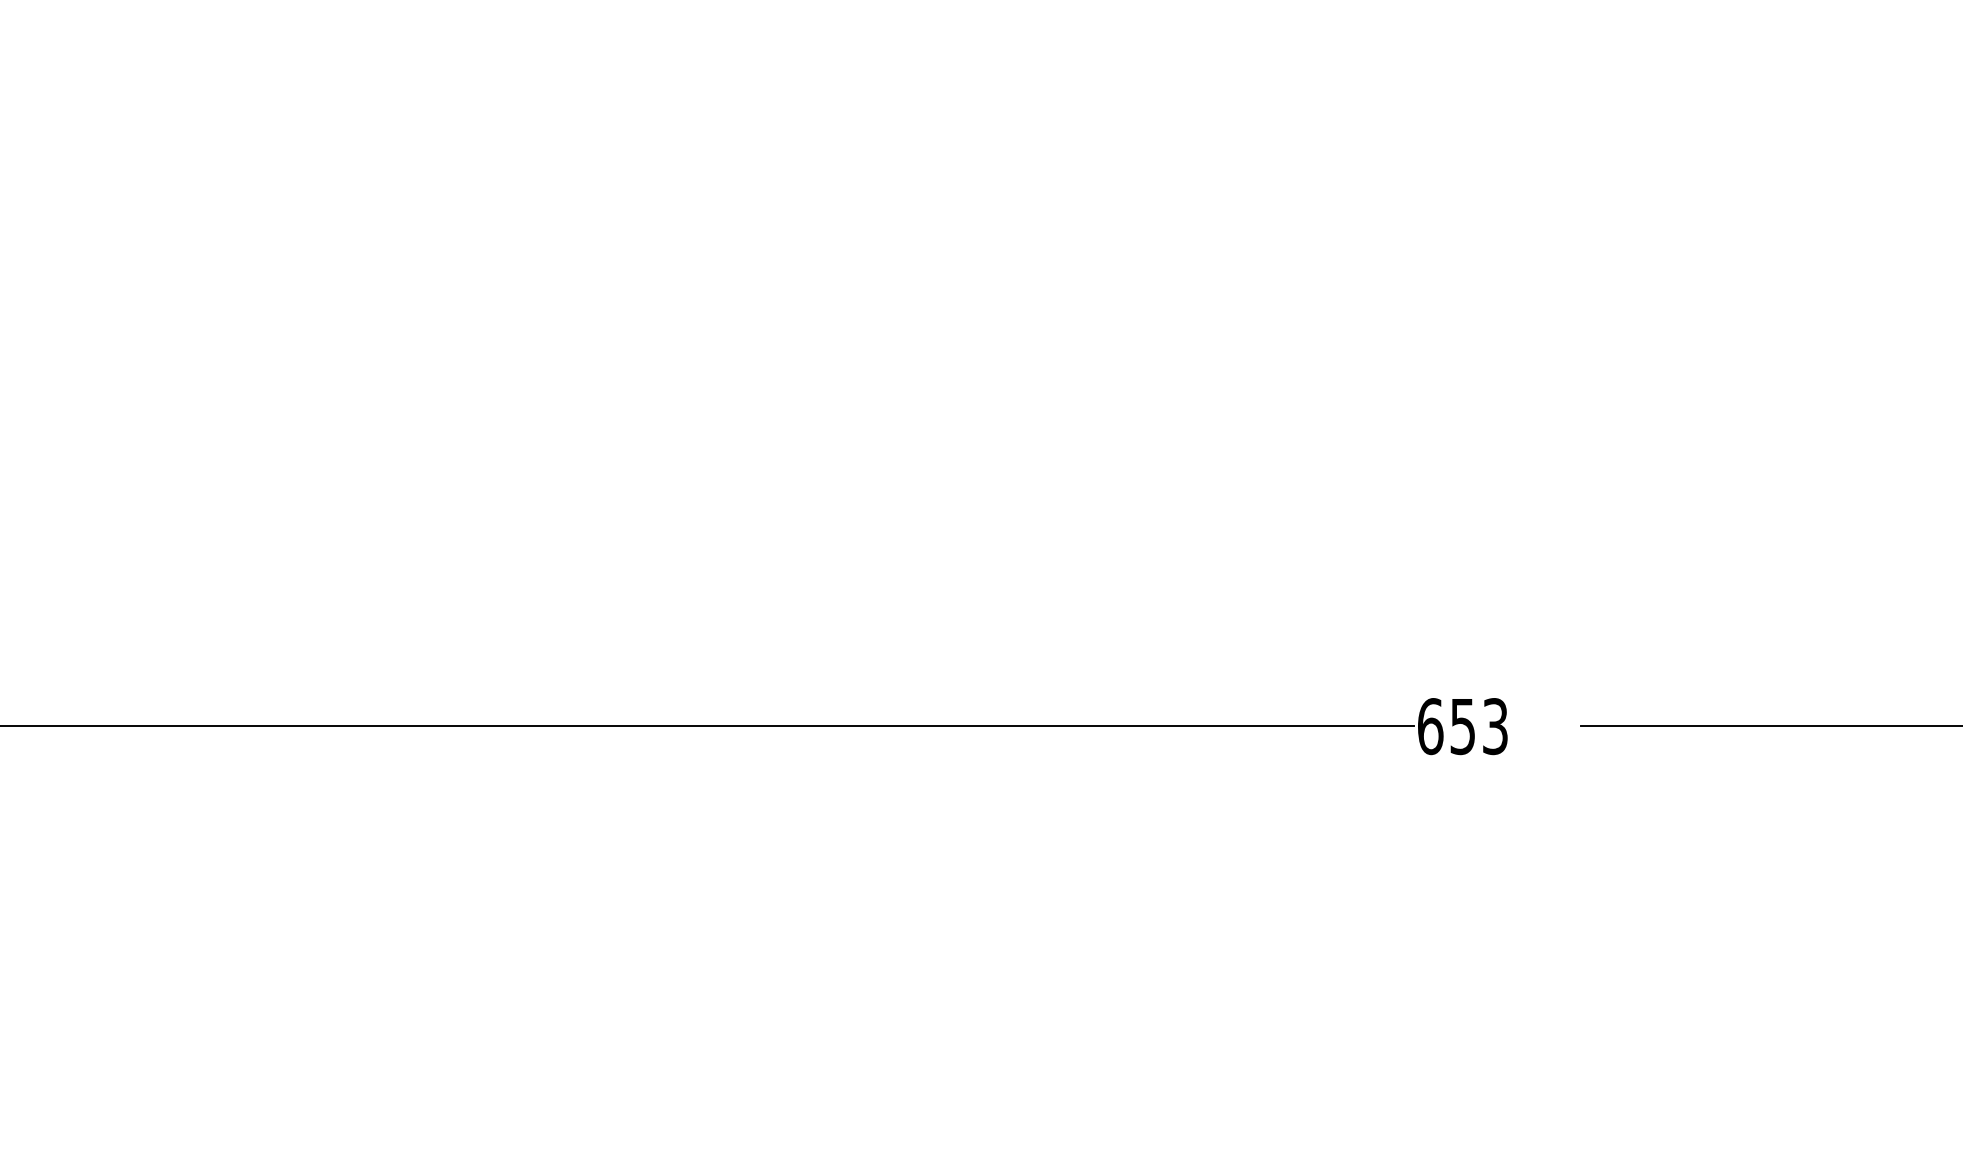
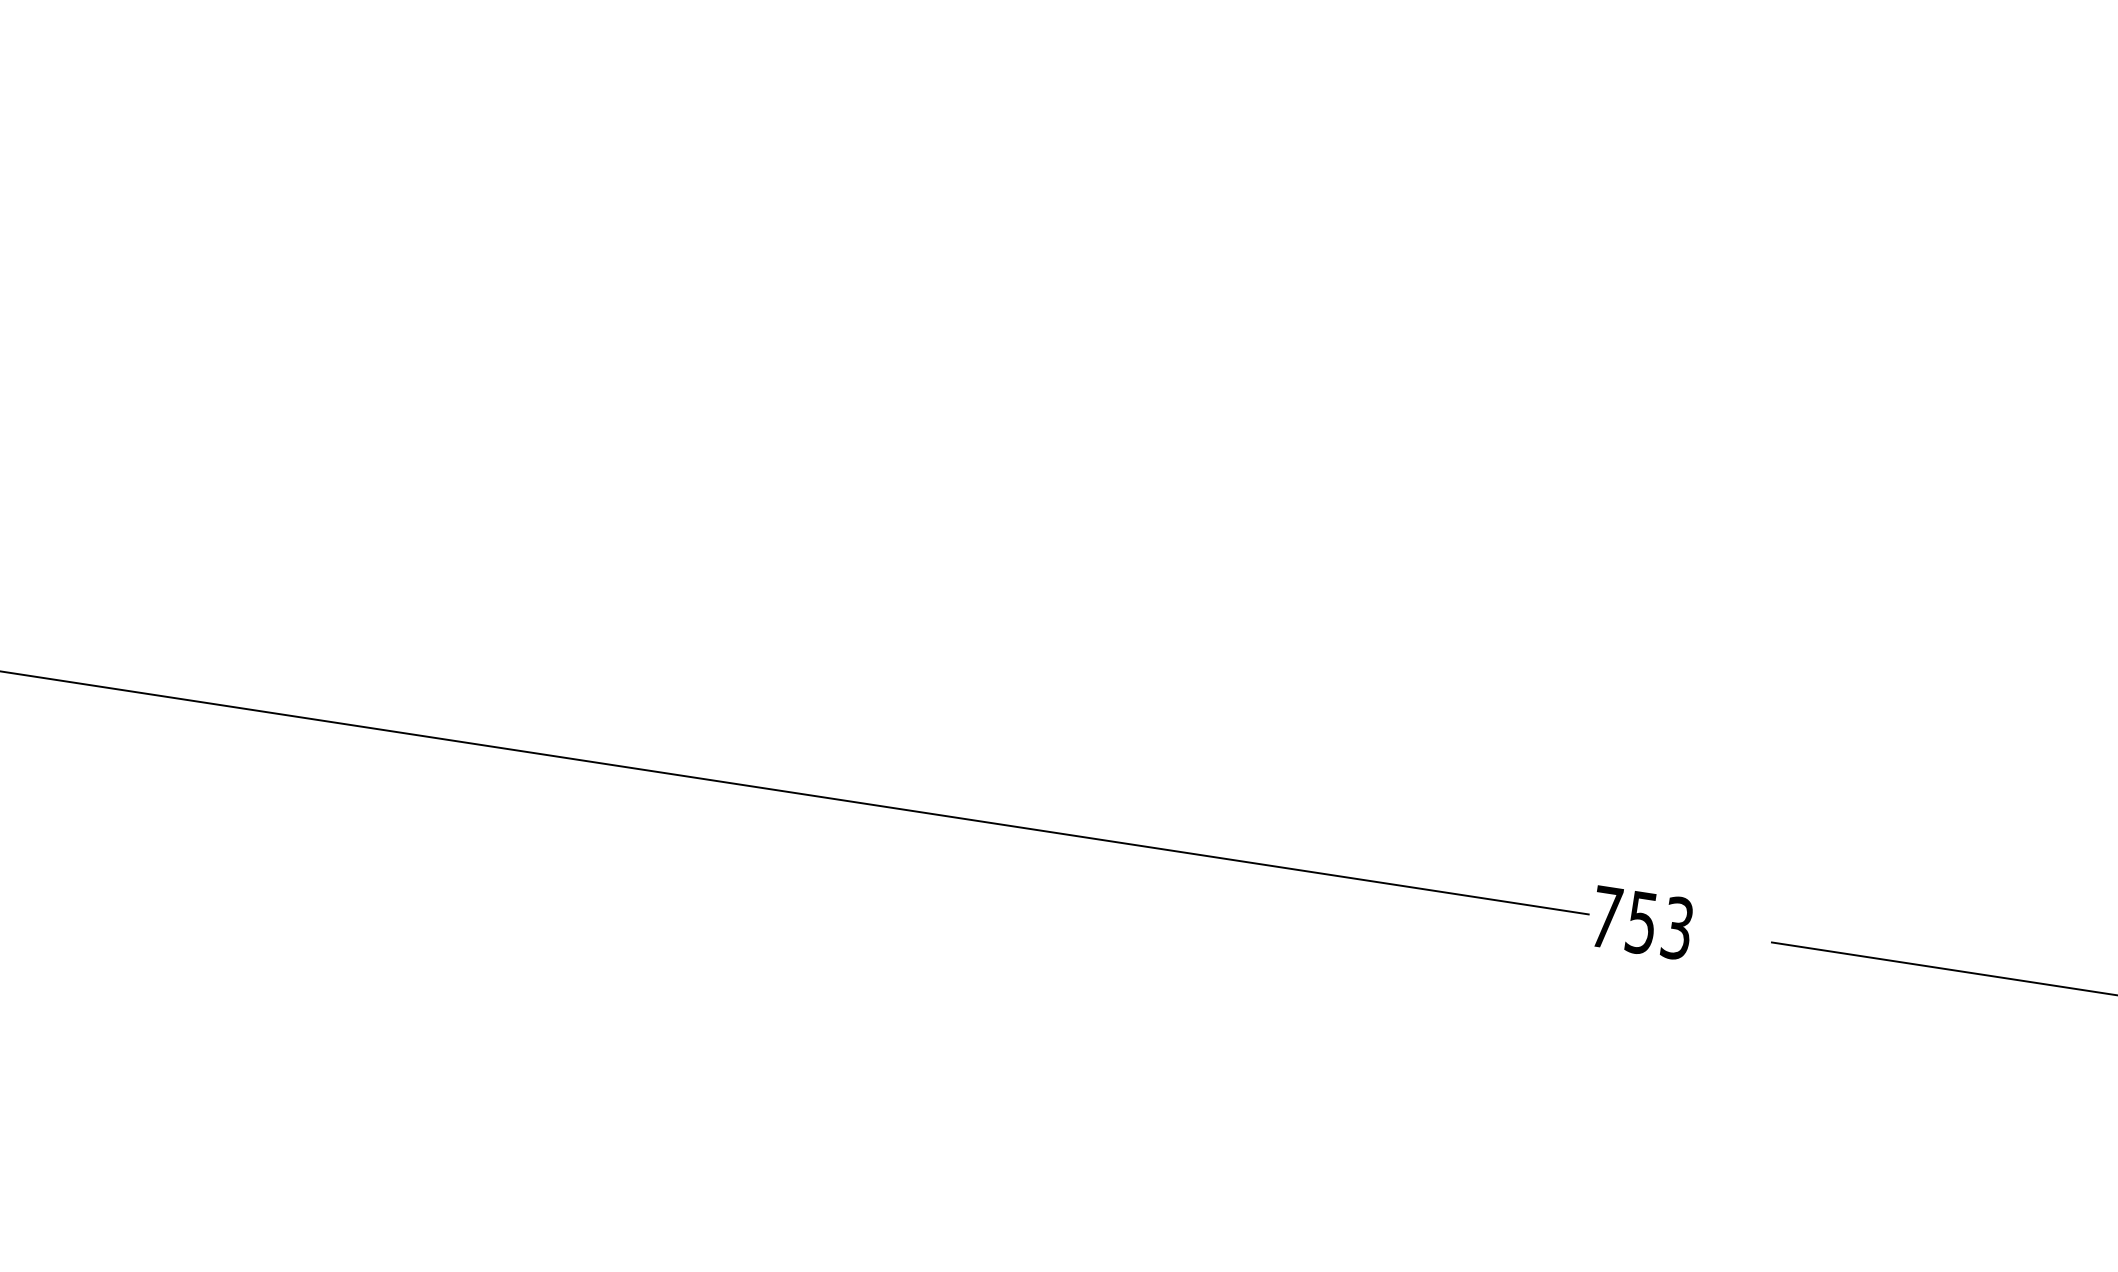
text: (1430, 726) -> (1606, 917), 653 -> 753

